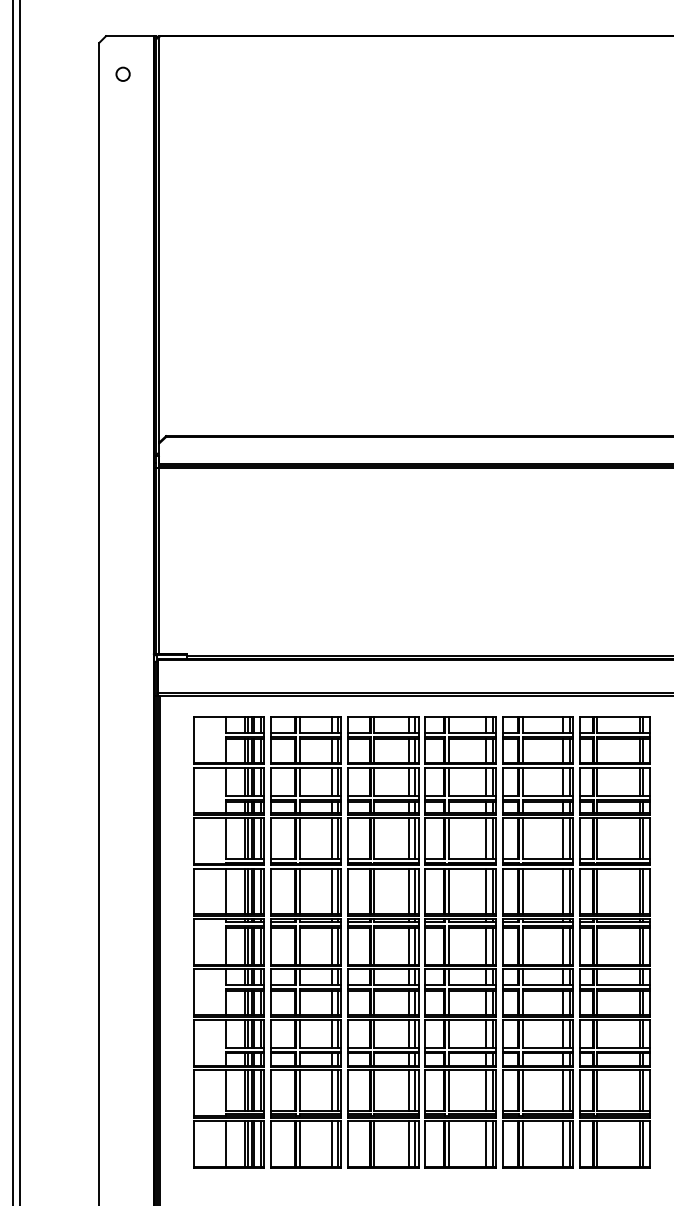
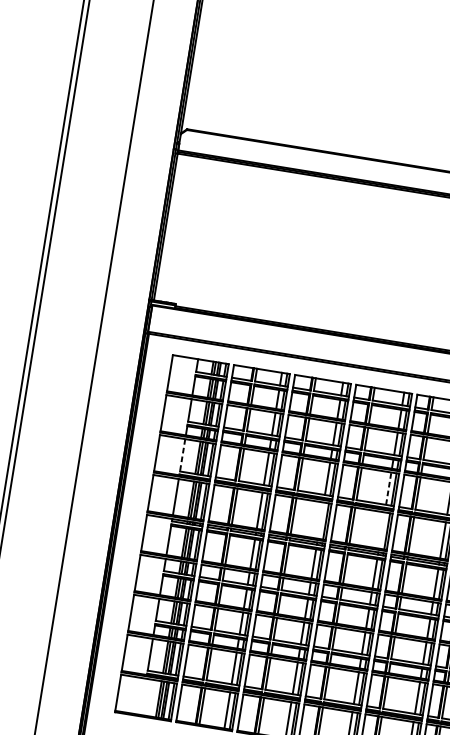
line: (485, 837) -> (388, 487), solid -> dashed
line: (225, 838) -> (182, 455), solid -> dashed
line: (408, 891) -> (320, 520), removed
line: (485, 891) -> (381, 530), removed
line: (225, 1143) -> (143, 696), removed

